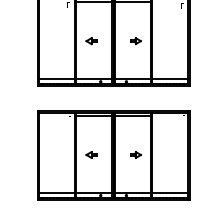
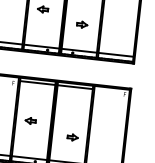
part: (135, 41) -> (81, 25), moved
part: (135, 154) -> (72, 136), moved

